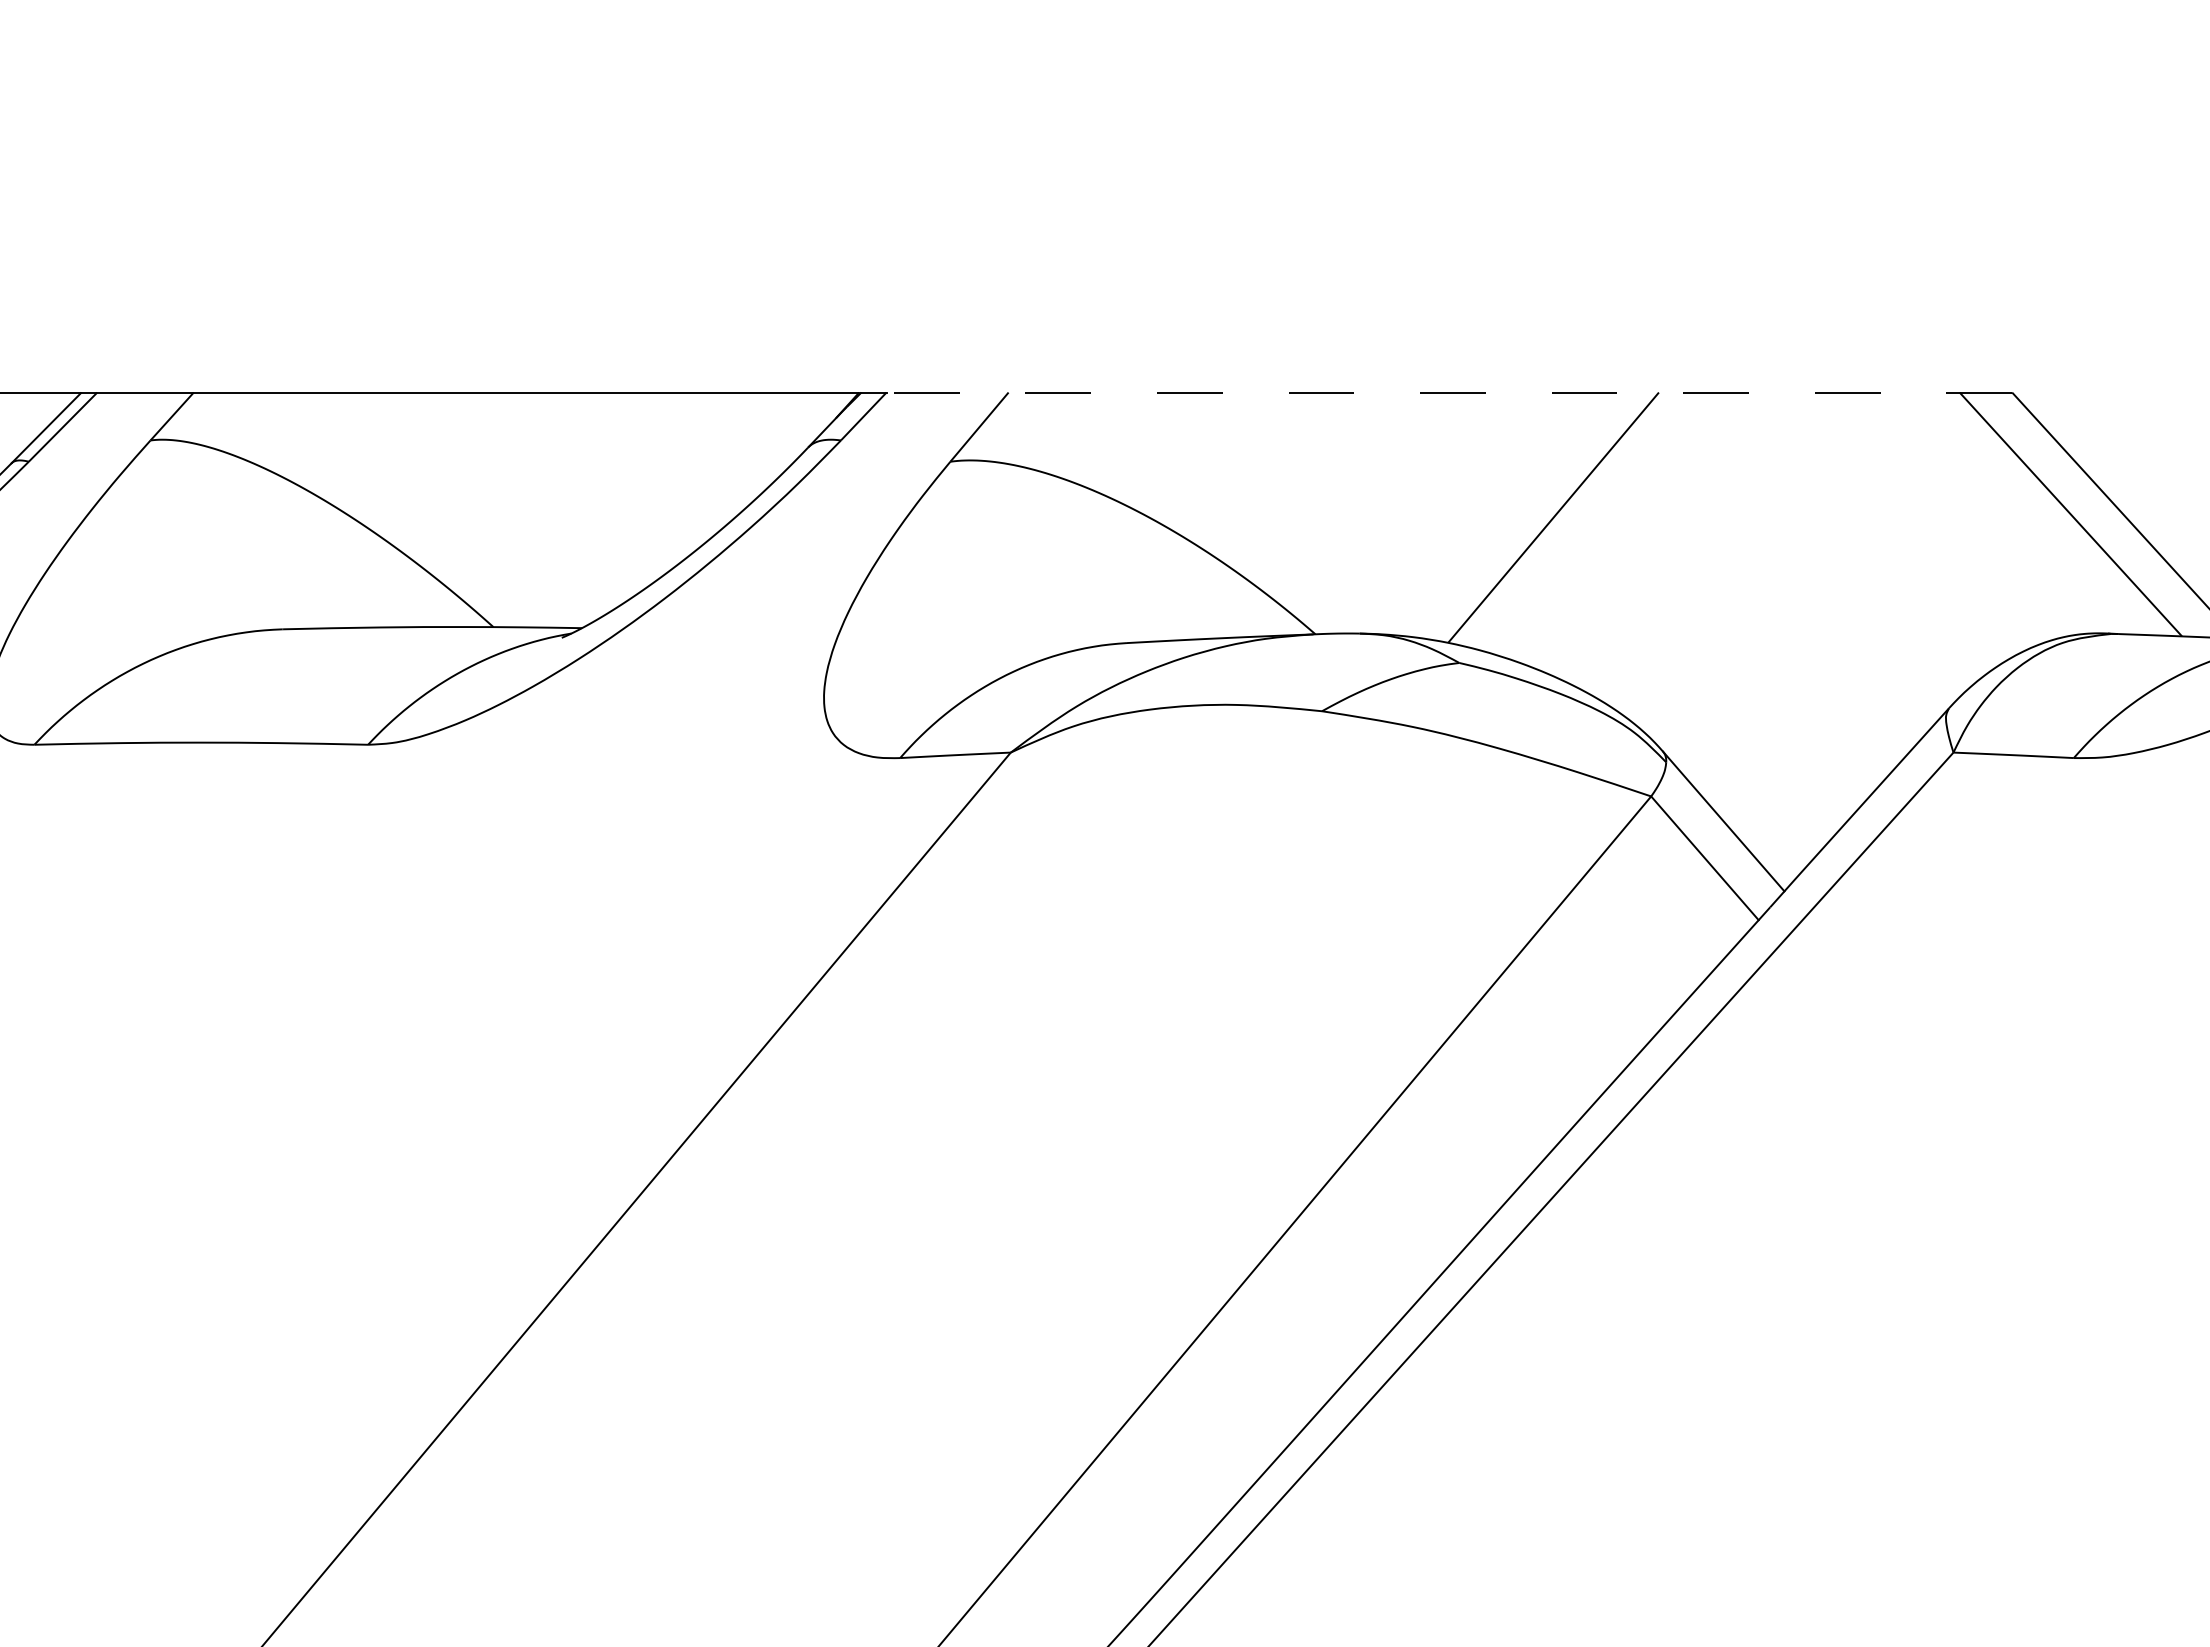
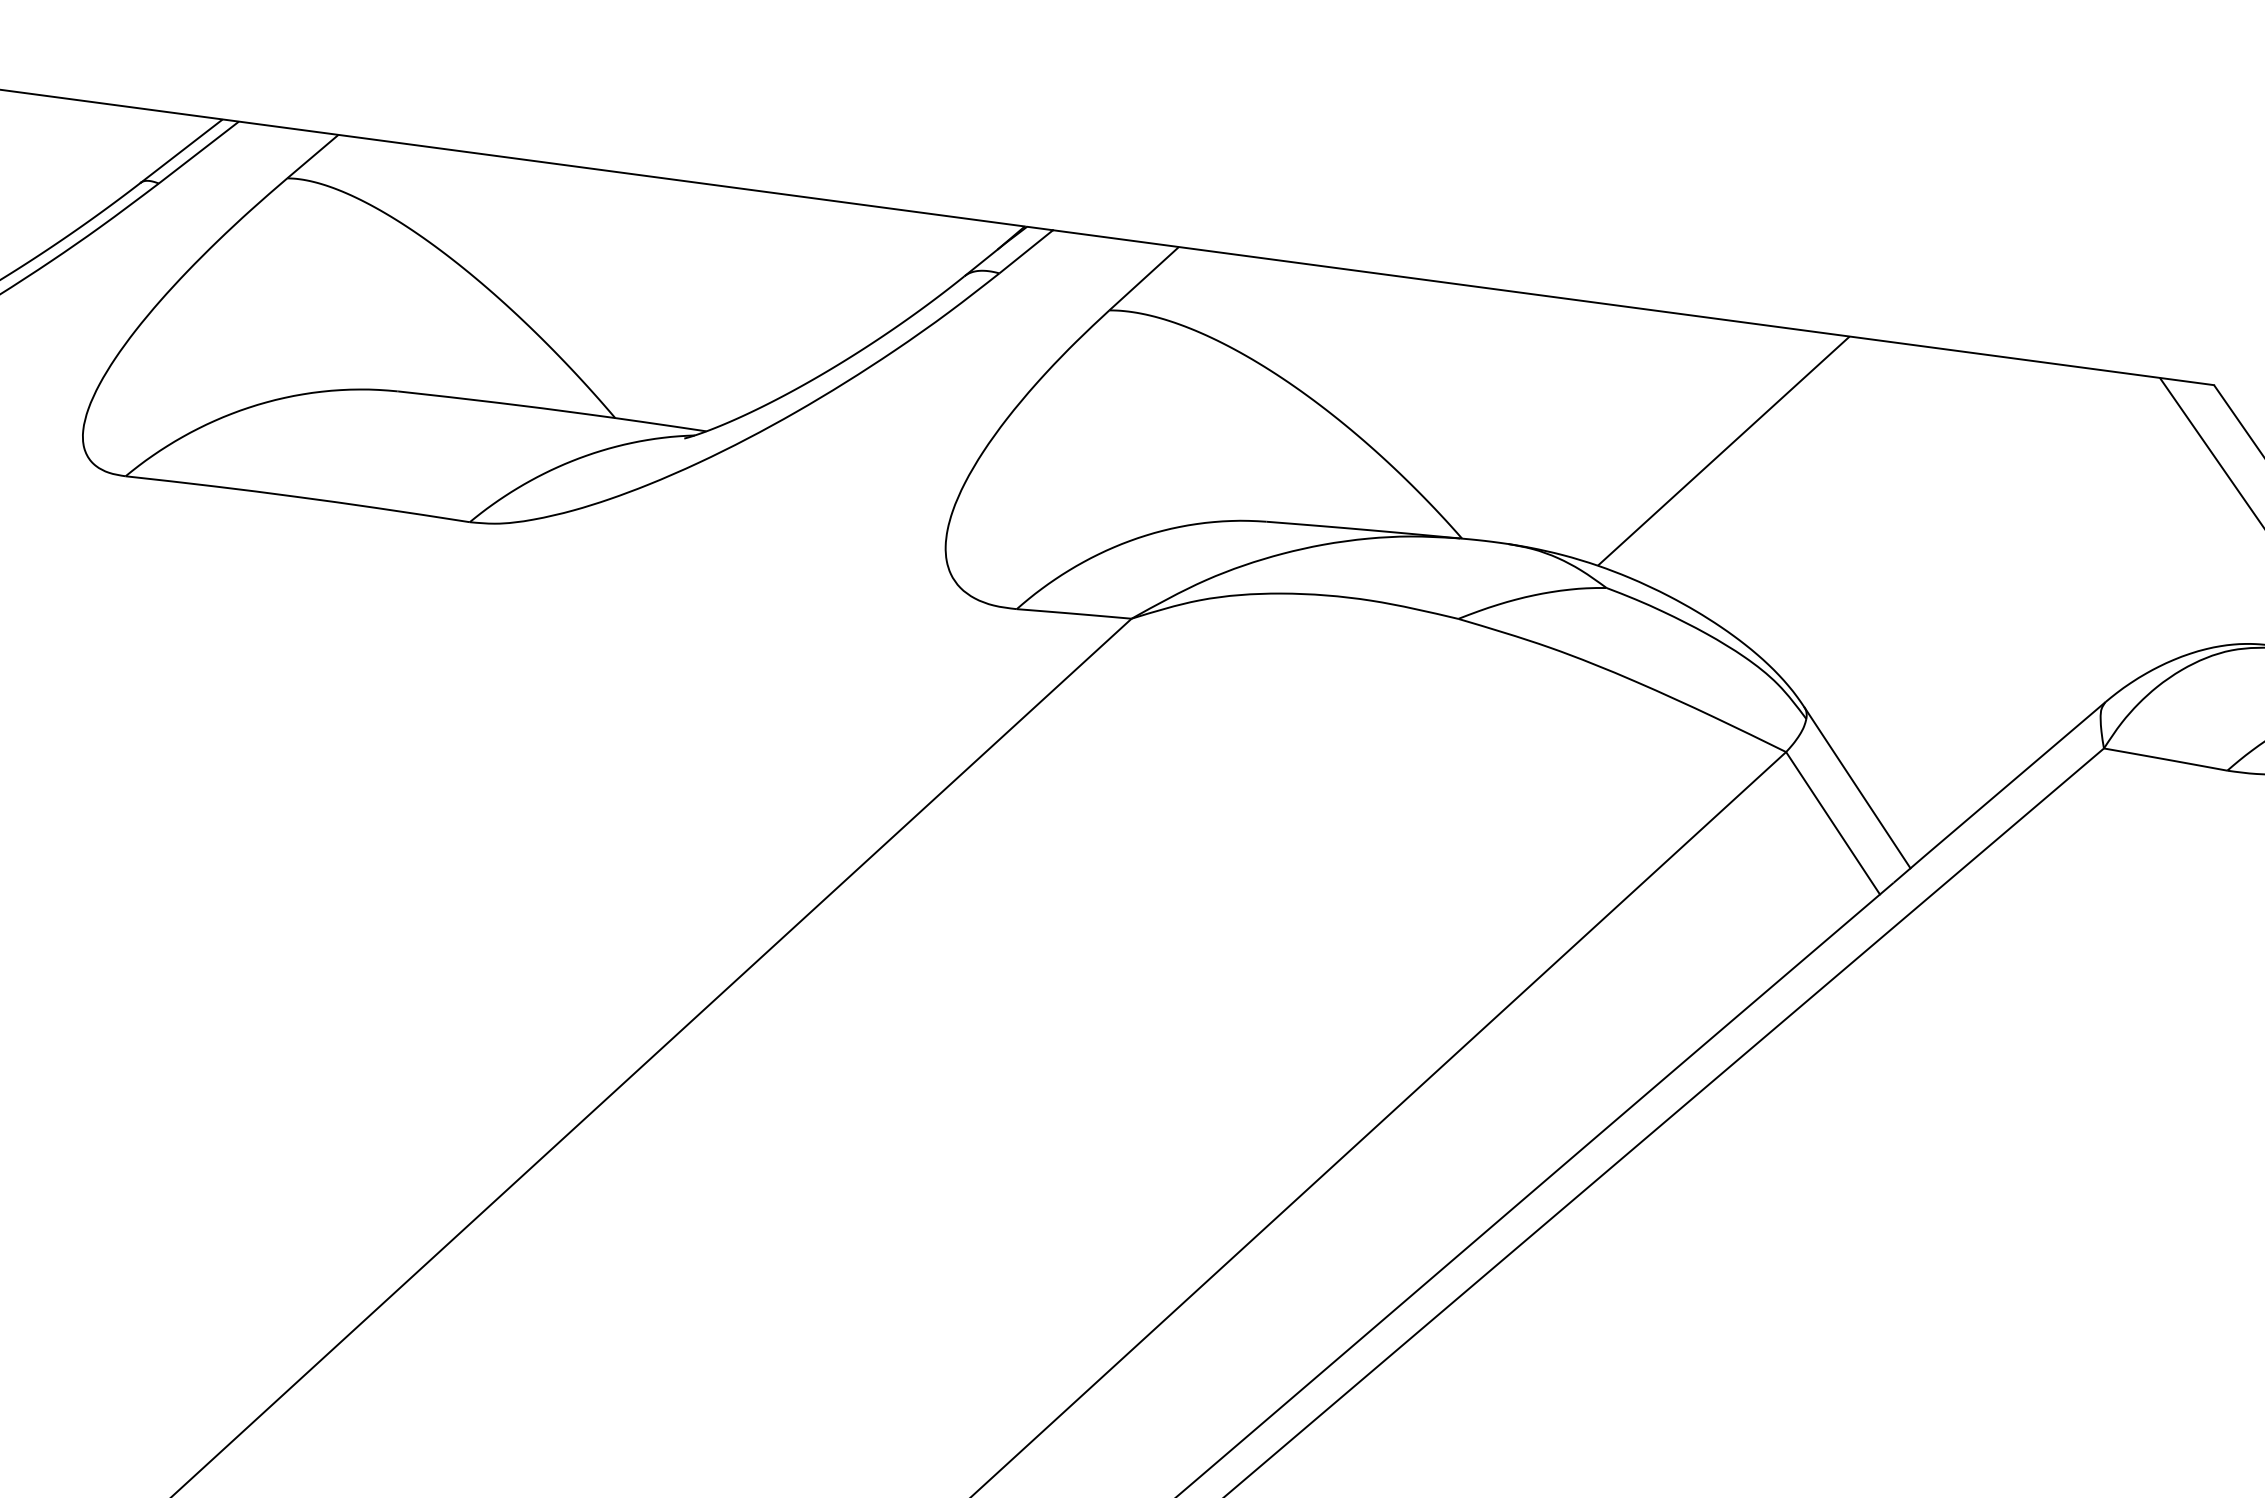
line: (1449, 392) -> (1633, 307), dashed -> solid

